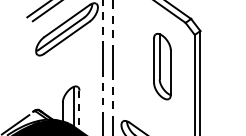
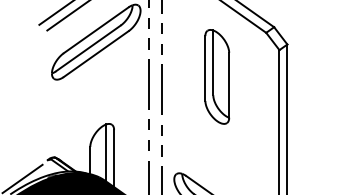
part: (162, 66) -> (217, 76), moved
line: (79, 110) -> (114, 158), dashed -> solid

